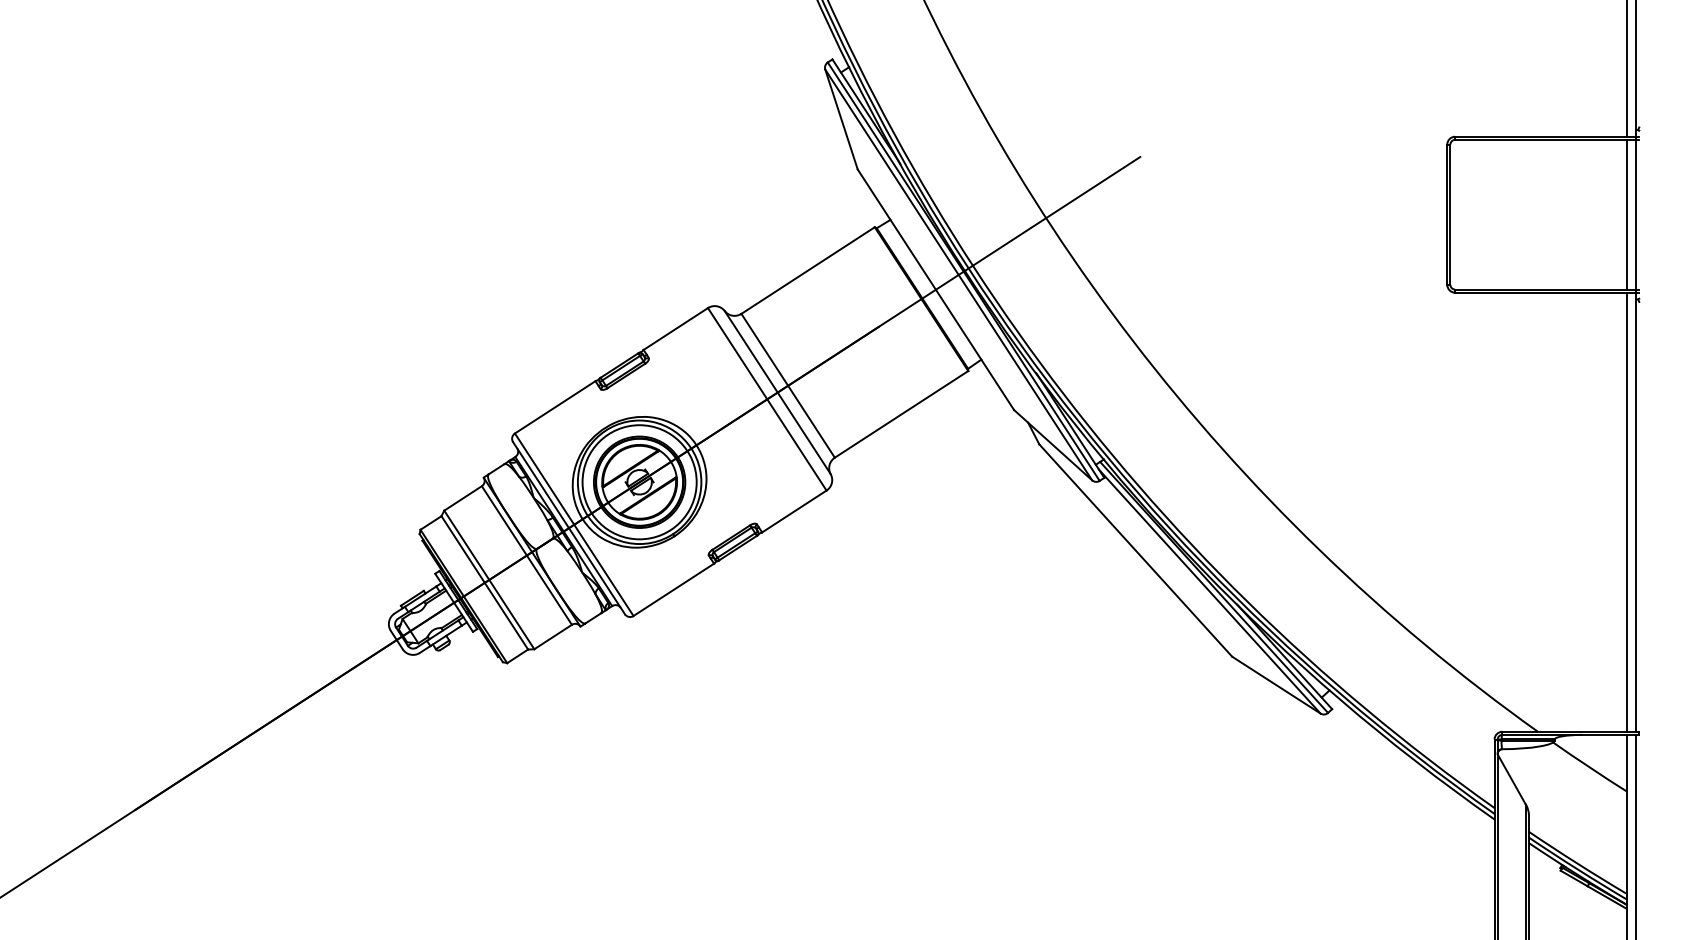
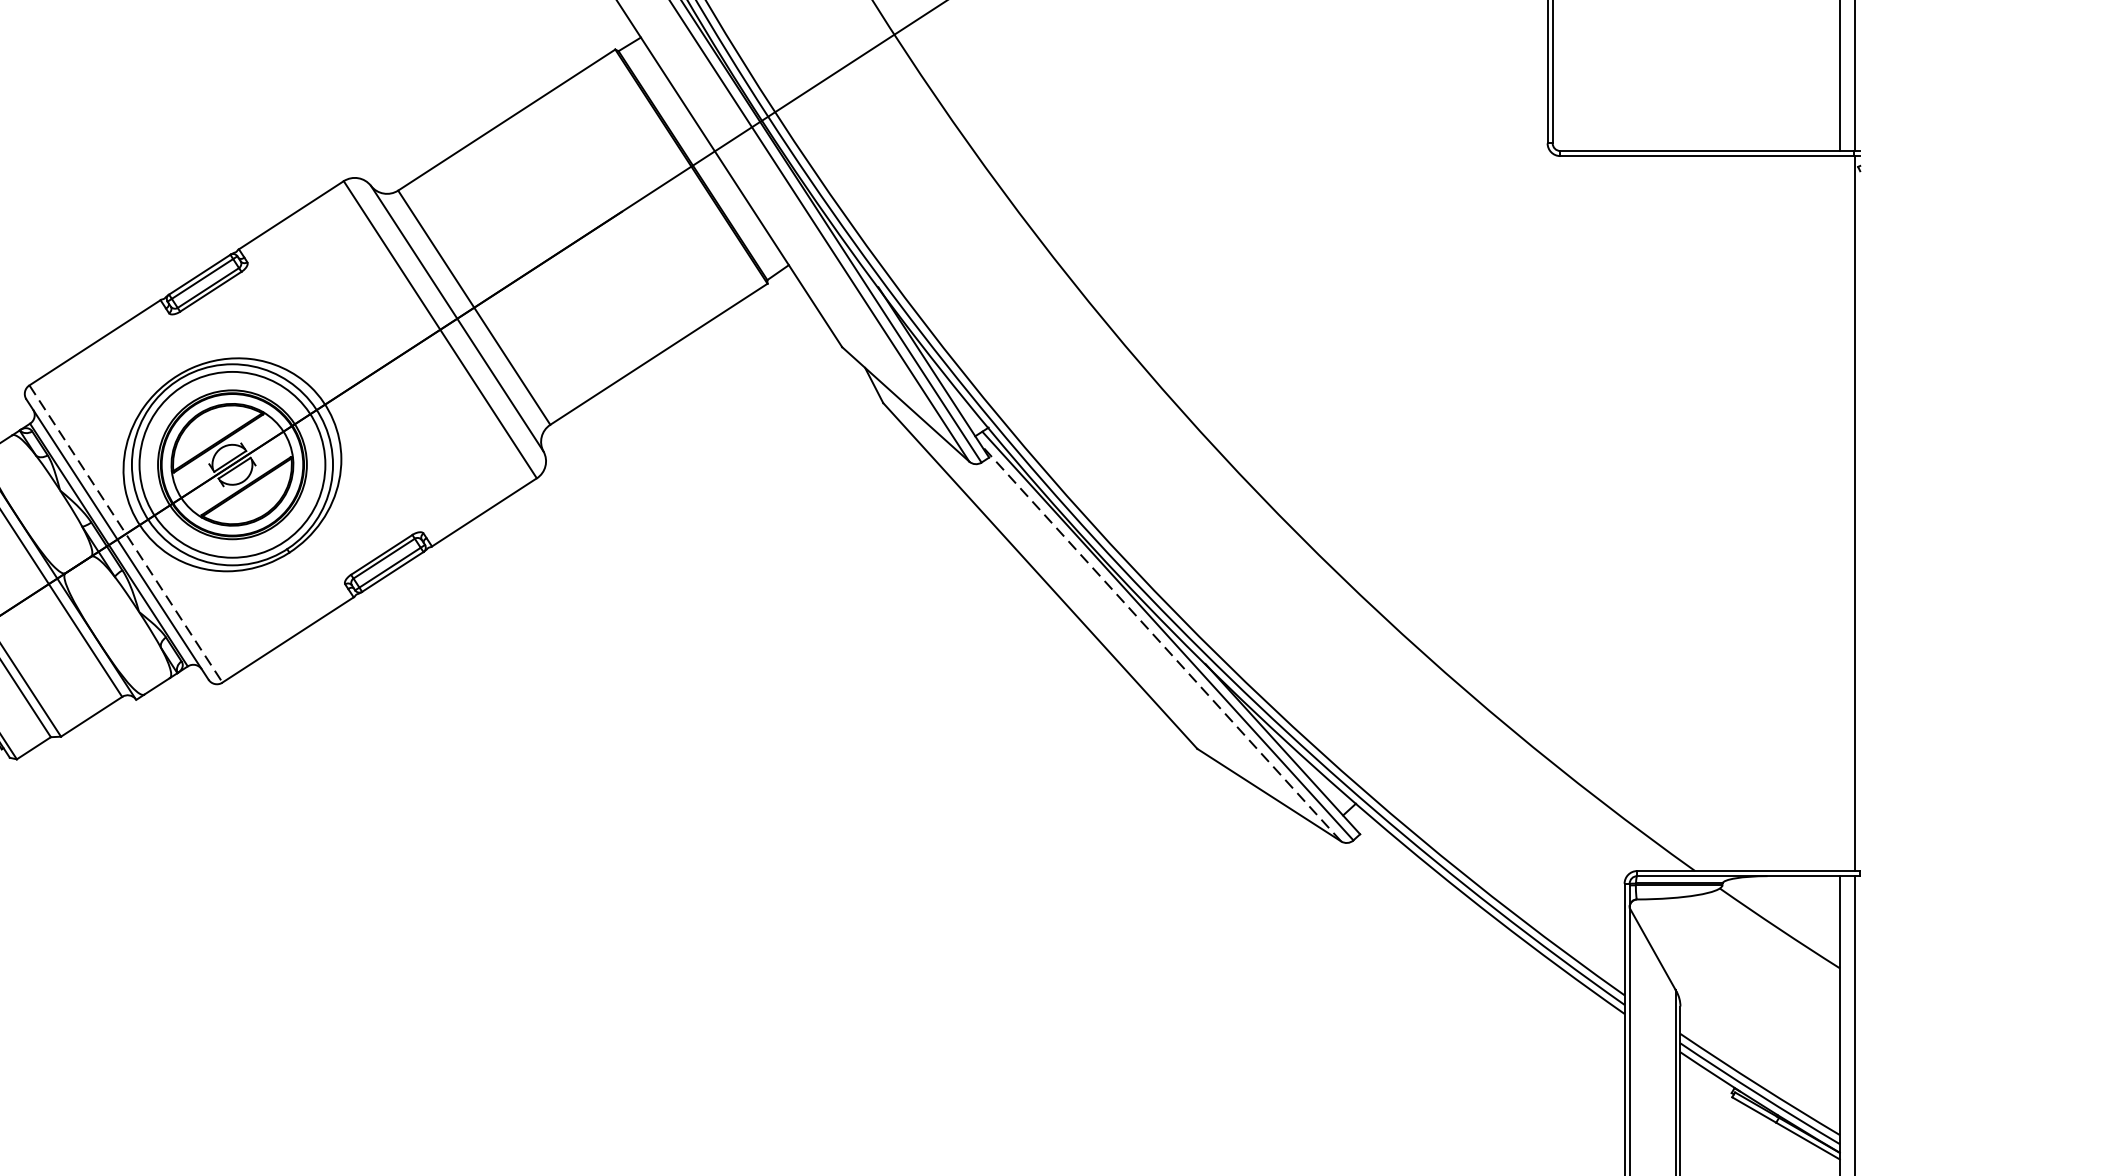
line: (1626, 511) -> (1839, 512), removed
line: (574, 524) -> (126, 533), solid -> dashed
line: (1209, 591) -> (1160, 642), solid -> dashed

